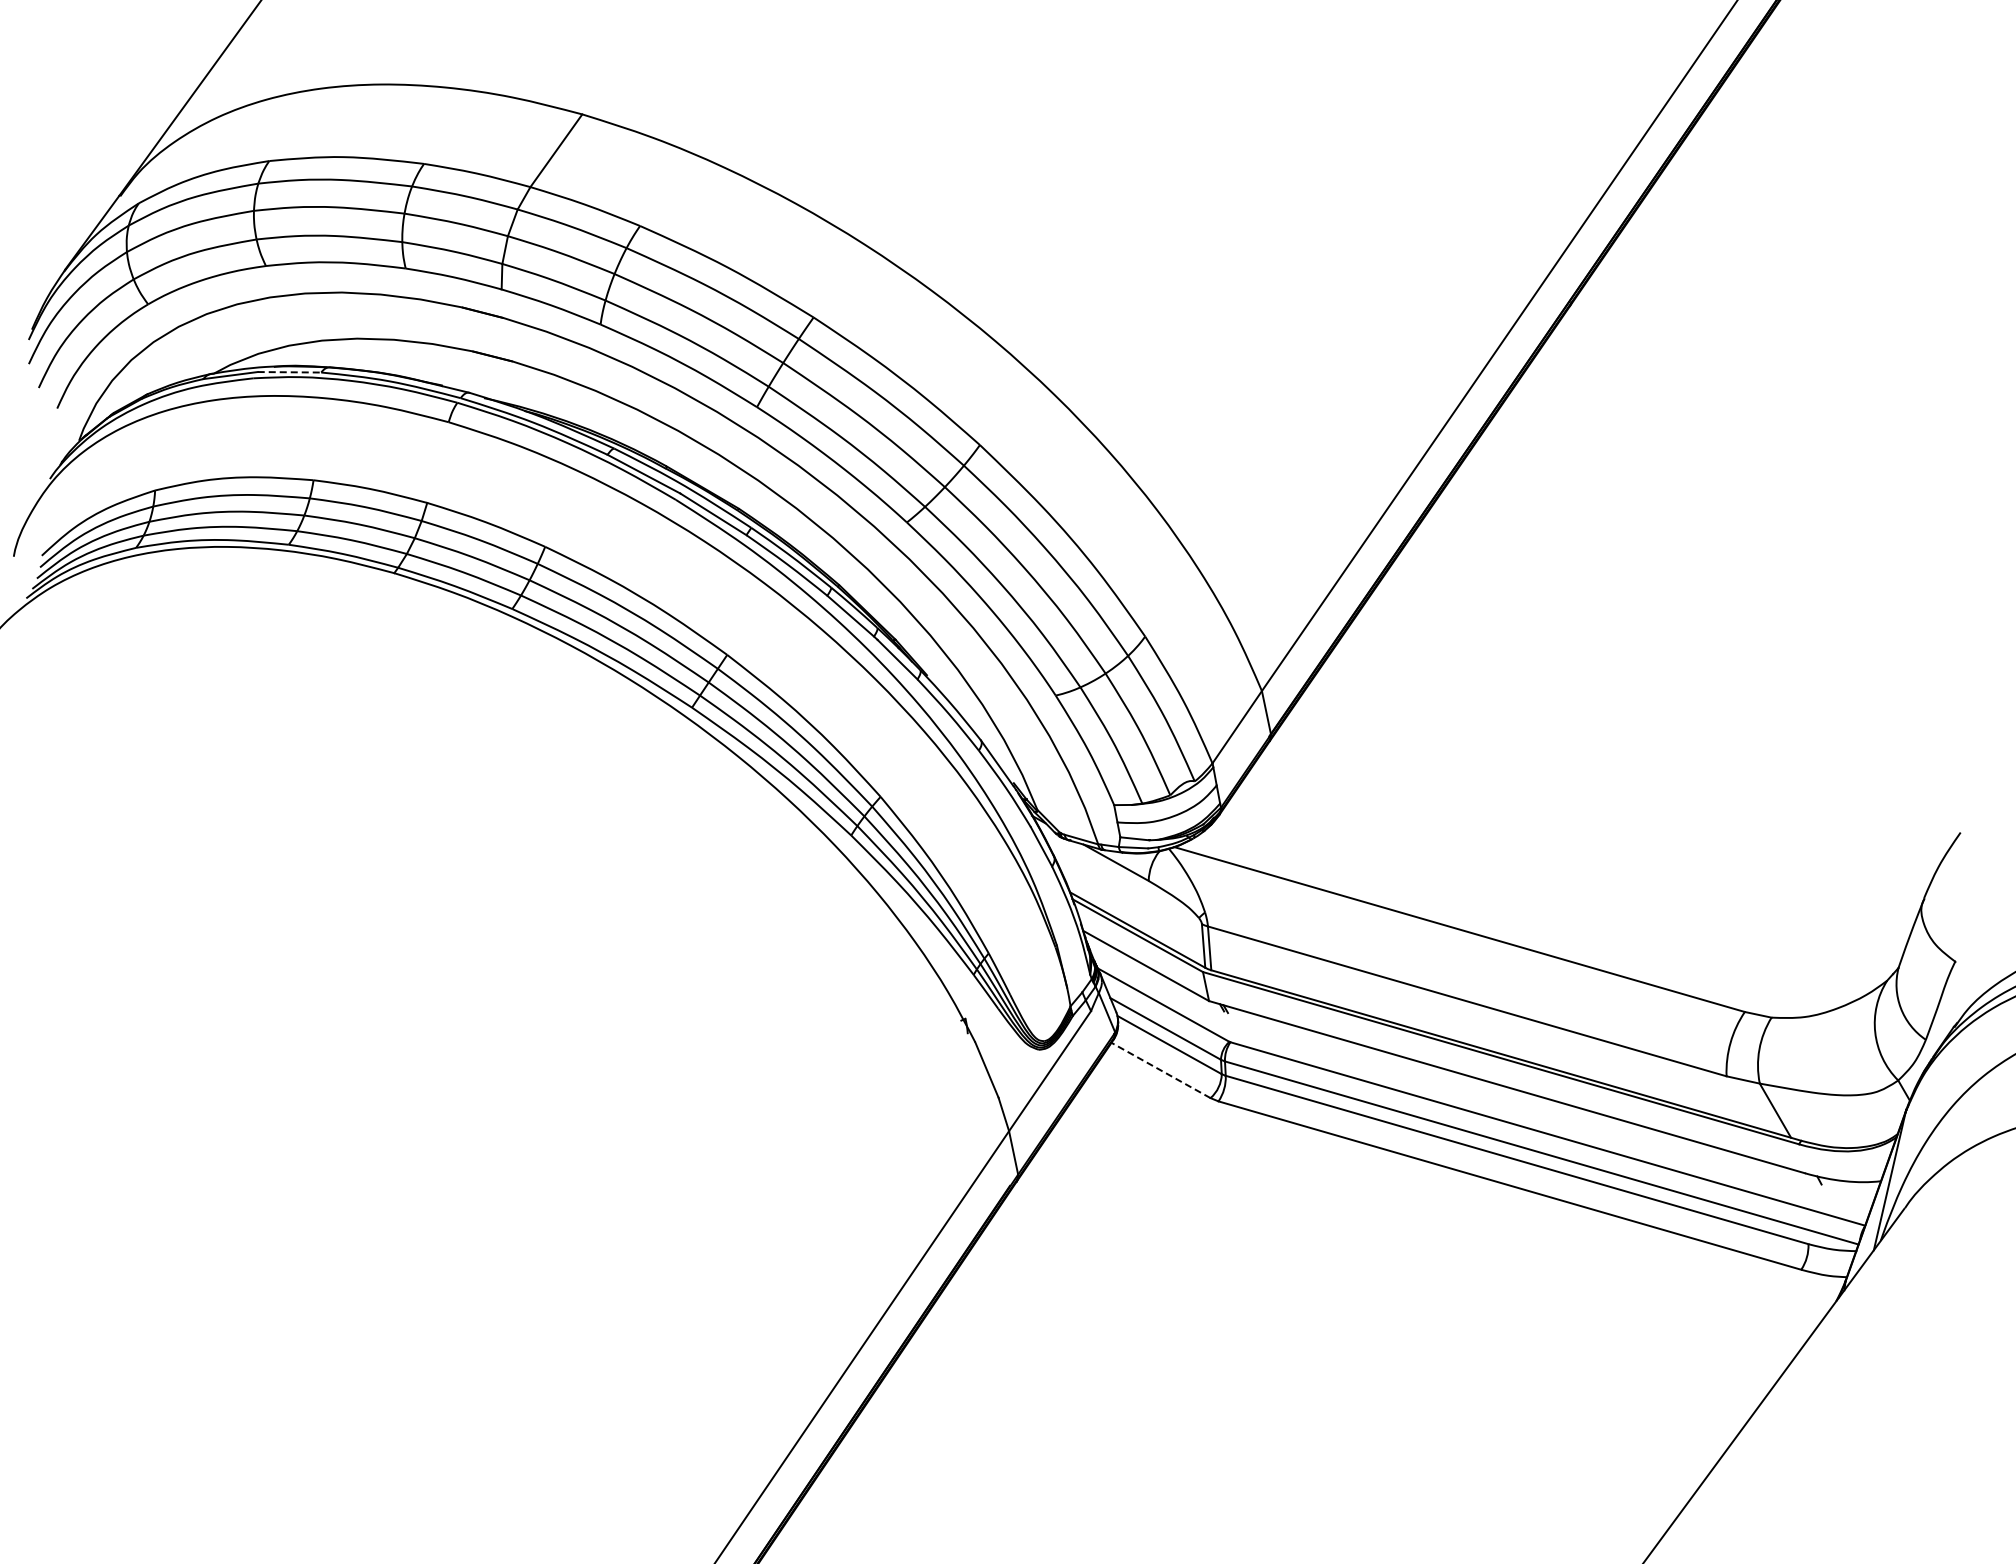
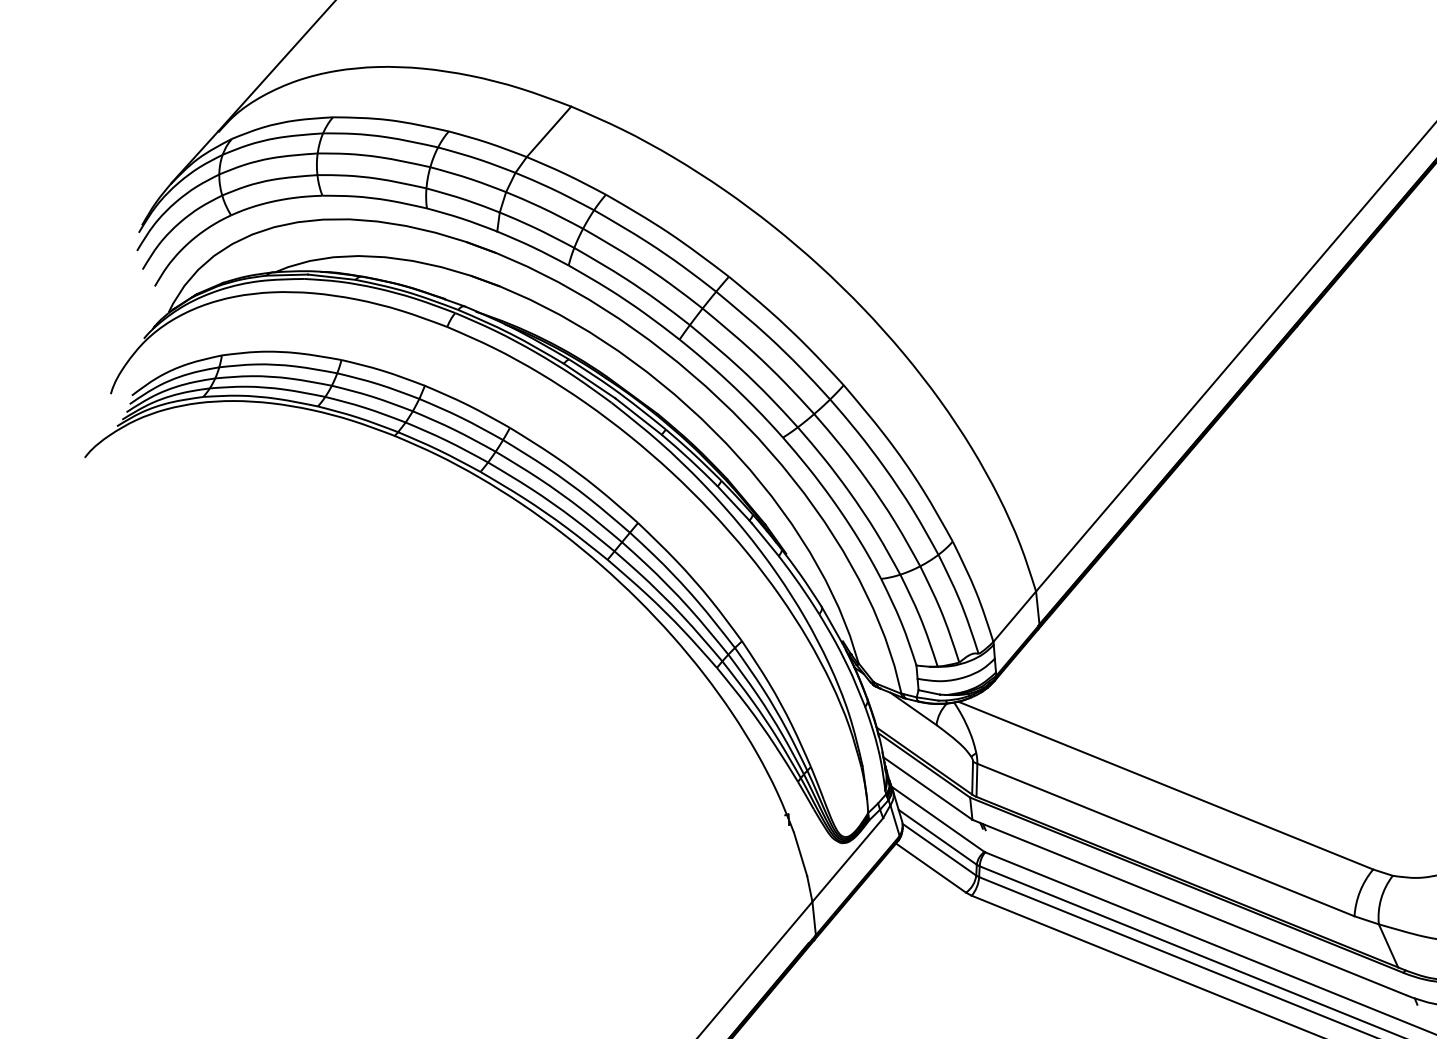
line: (289, 372) -> (331, 277), dashed -> solid
line: (1161, 1070) -> (931, 868), dashed -> solid

